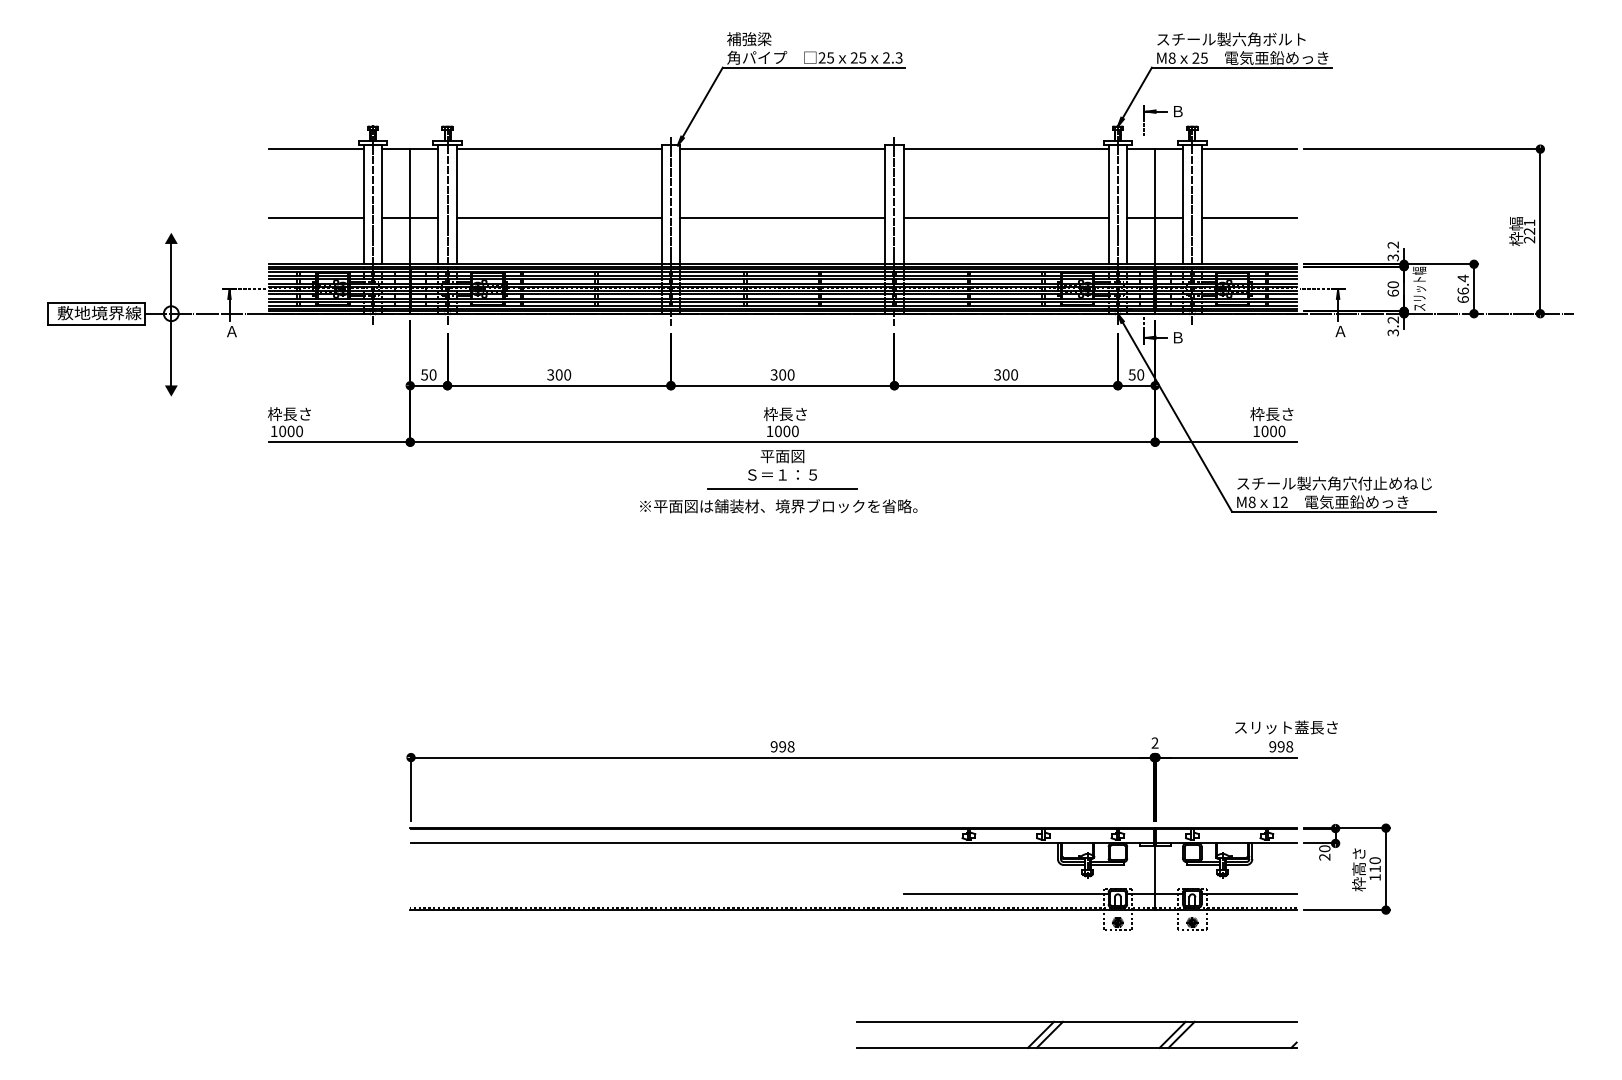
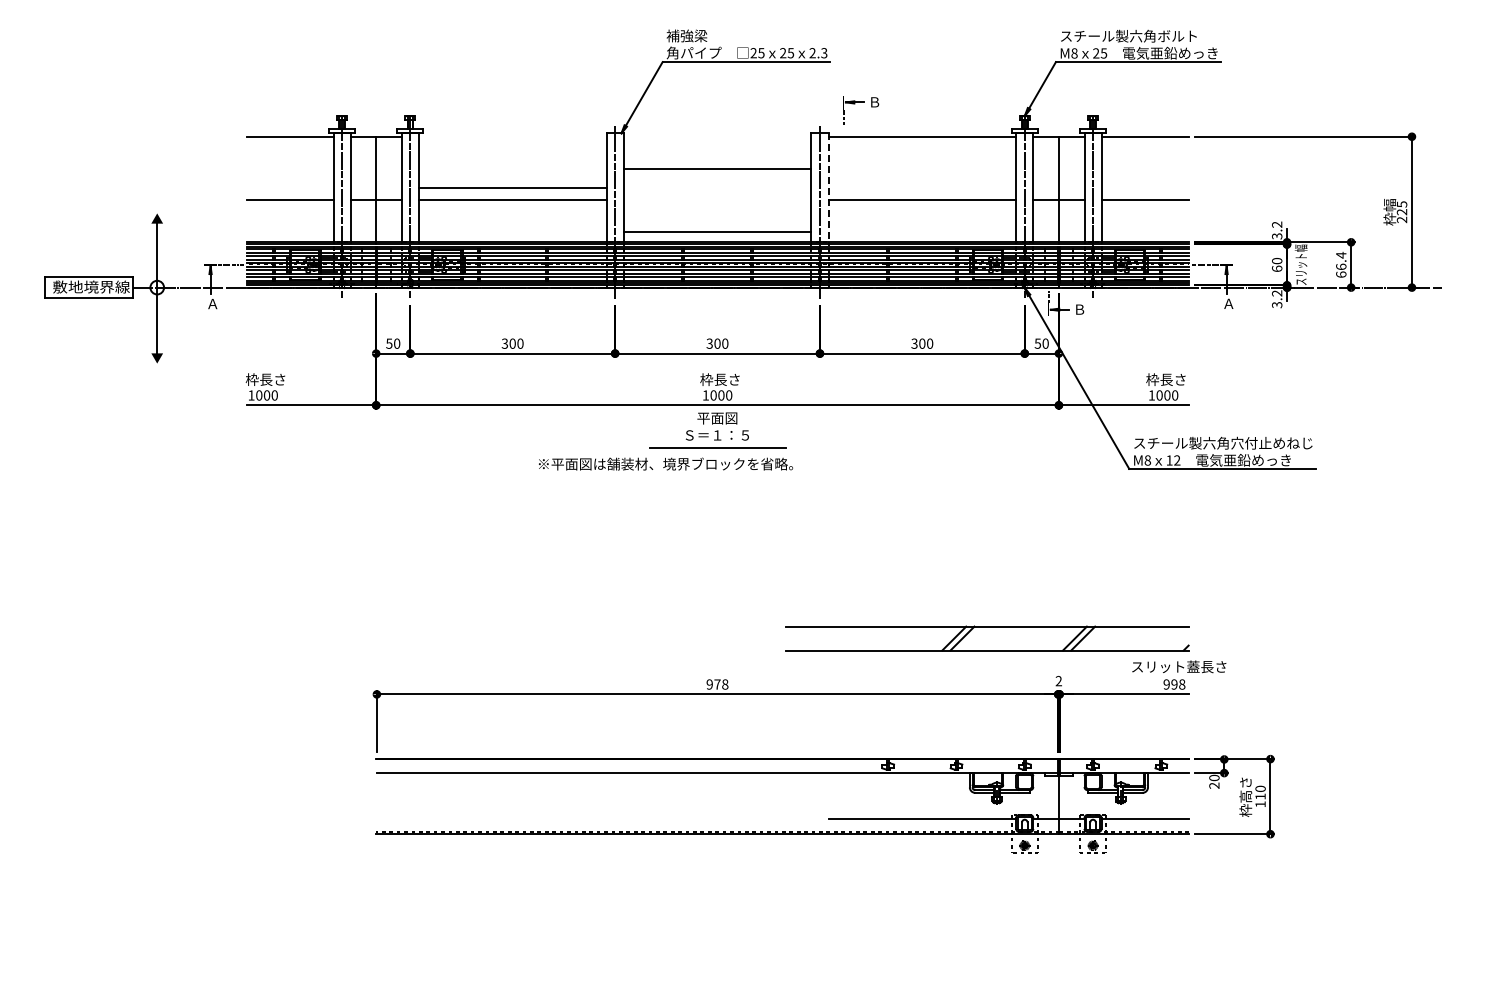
part: (1163, 111) -> (861, 102), moved
line: (558, 148) -> (512, 187), moved
line: (782, 148) -> (717, 168), moved
line: (903, 205) -> (828, 188), solid -> dashed
line: (782, 218) -> (717, 232), moved
text: (1530, 223) -> (1402, 204), 221 -> 225
text: (779, 505) -> (666, 463), moved
text: (782, 746) -> (717, 684), 998 -> 978
part: (1077, 1034) -> (987, 638), moved

